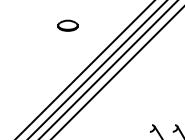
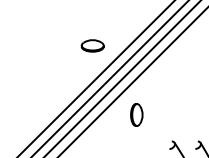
part: (67, 25) -> (92, 45), moved
part: (120, 101) -> (136, 114), added

